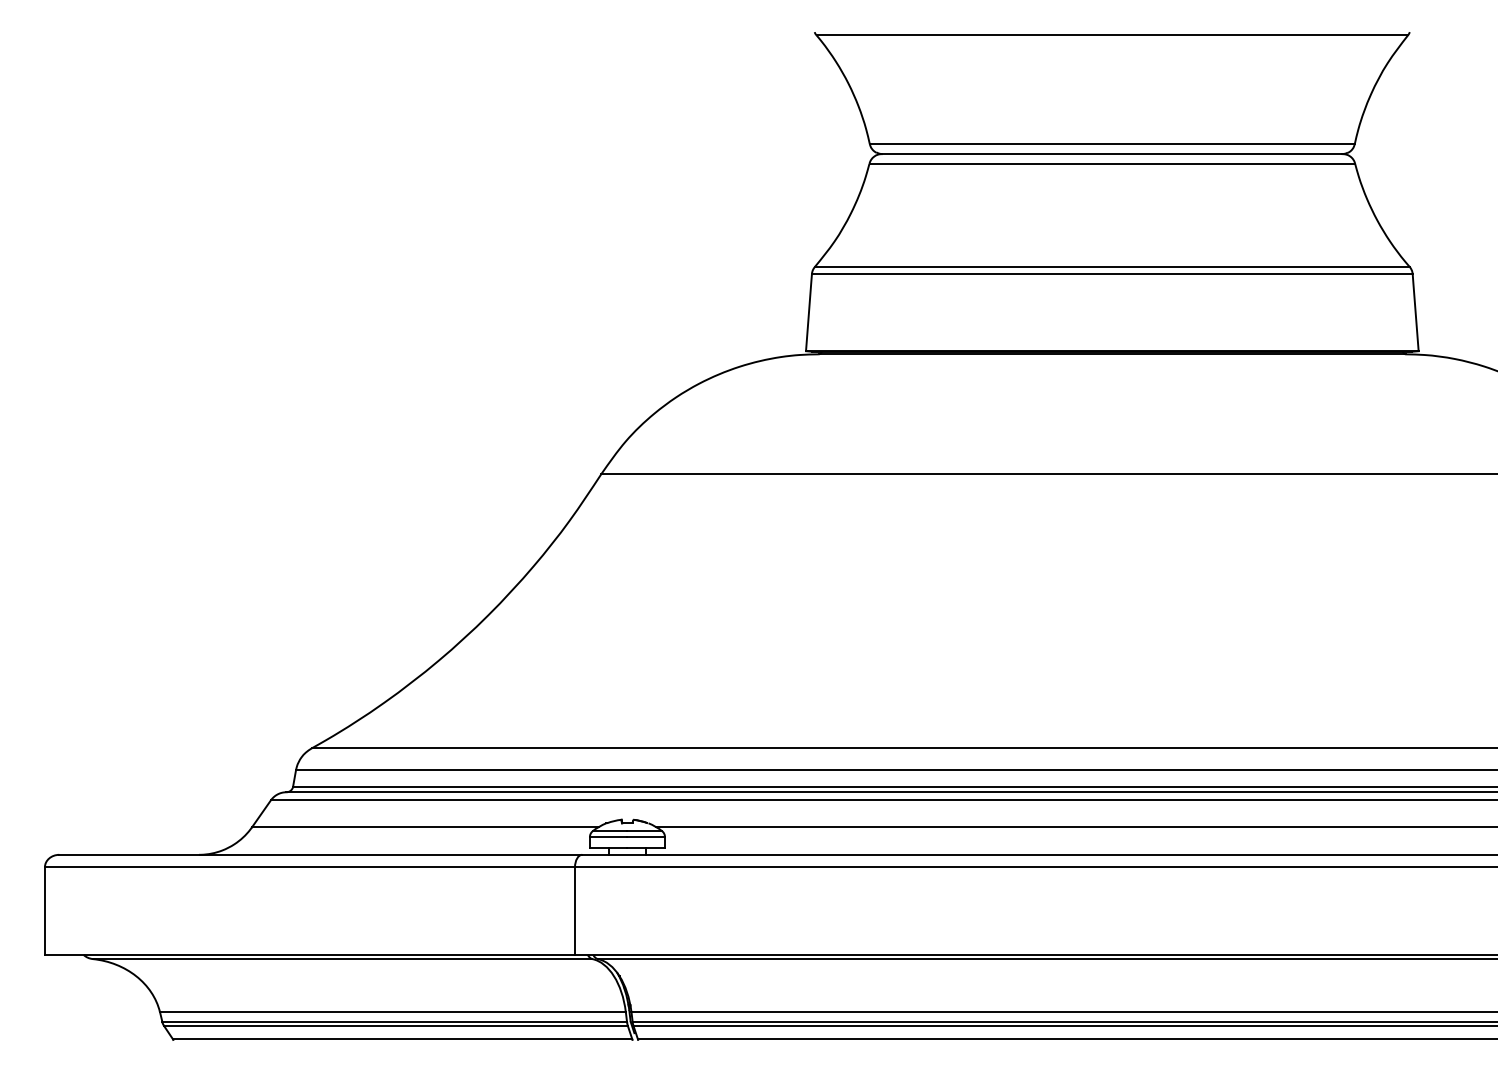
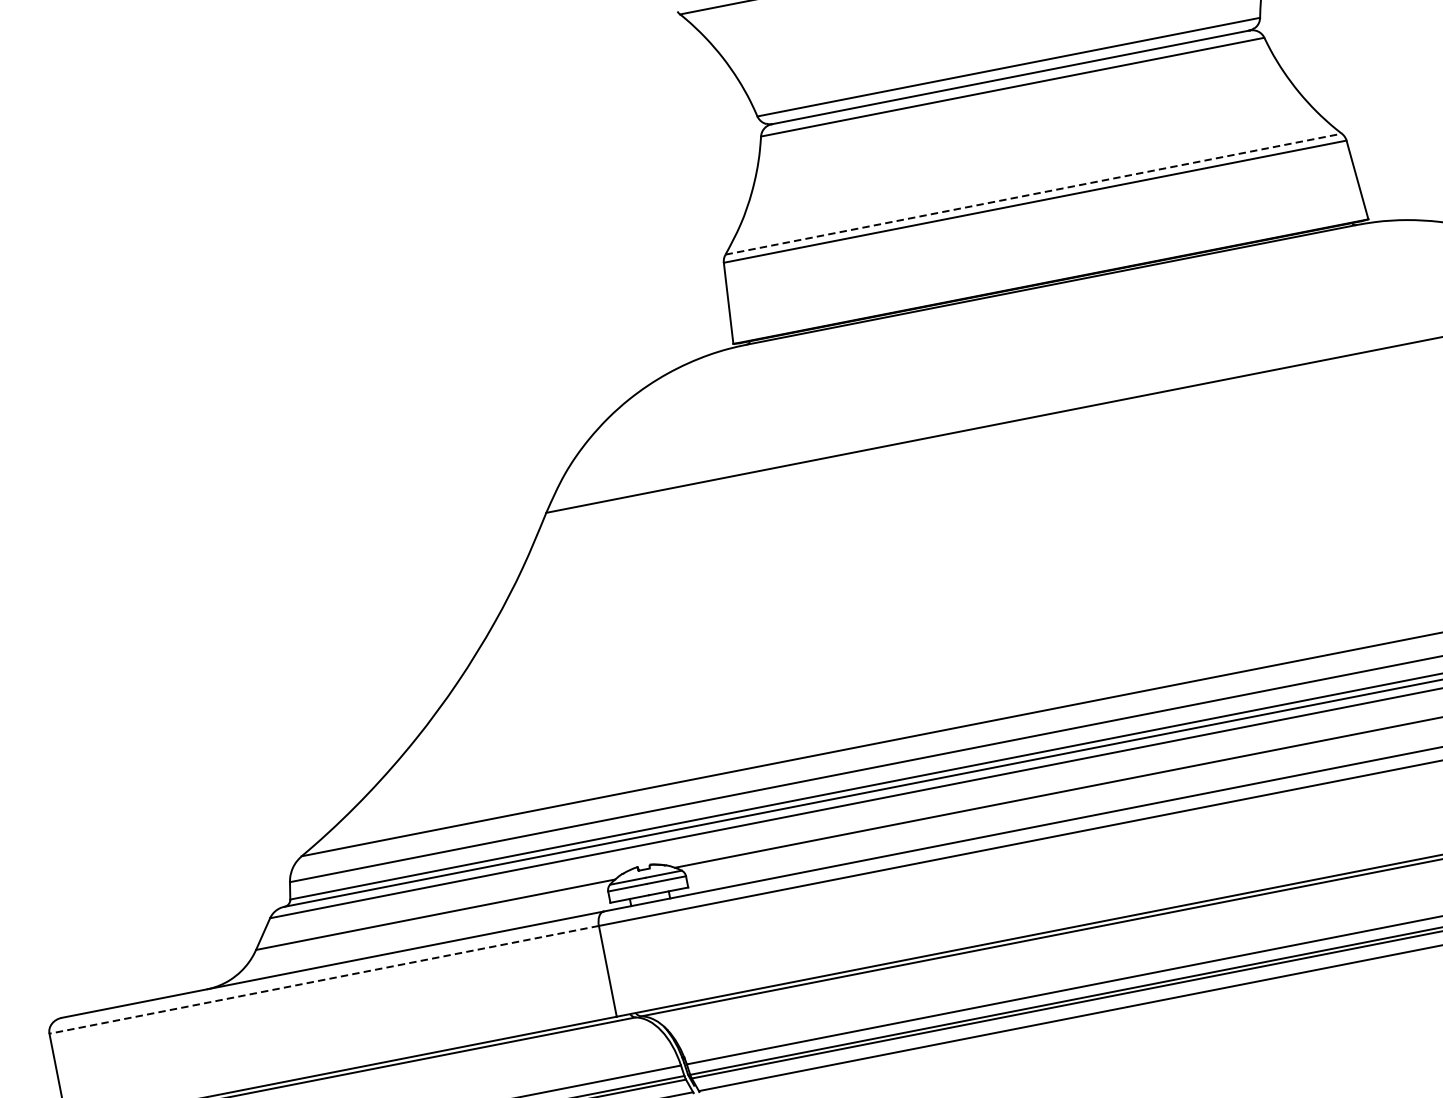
line: (1112, 266) -> (1033, 193), solid -> dashed
line: (309, 867) -> (323, 980), solid -> dashed

